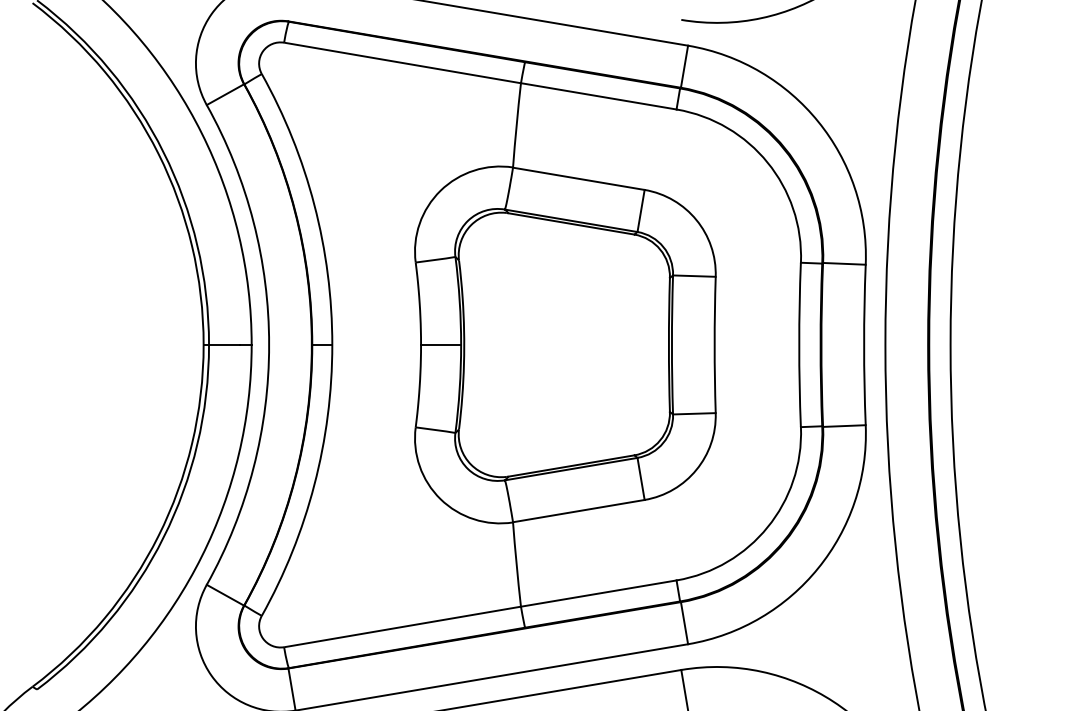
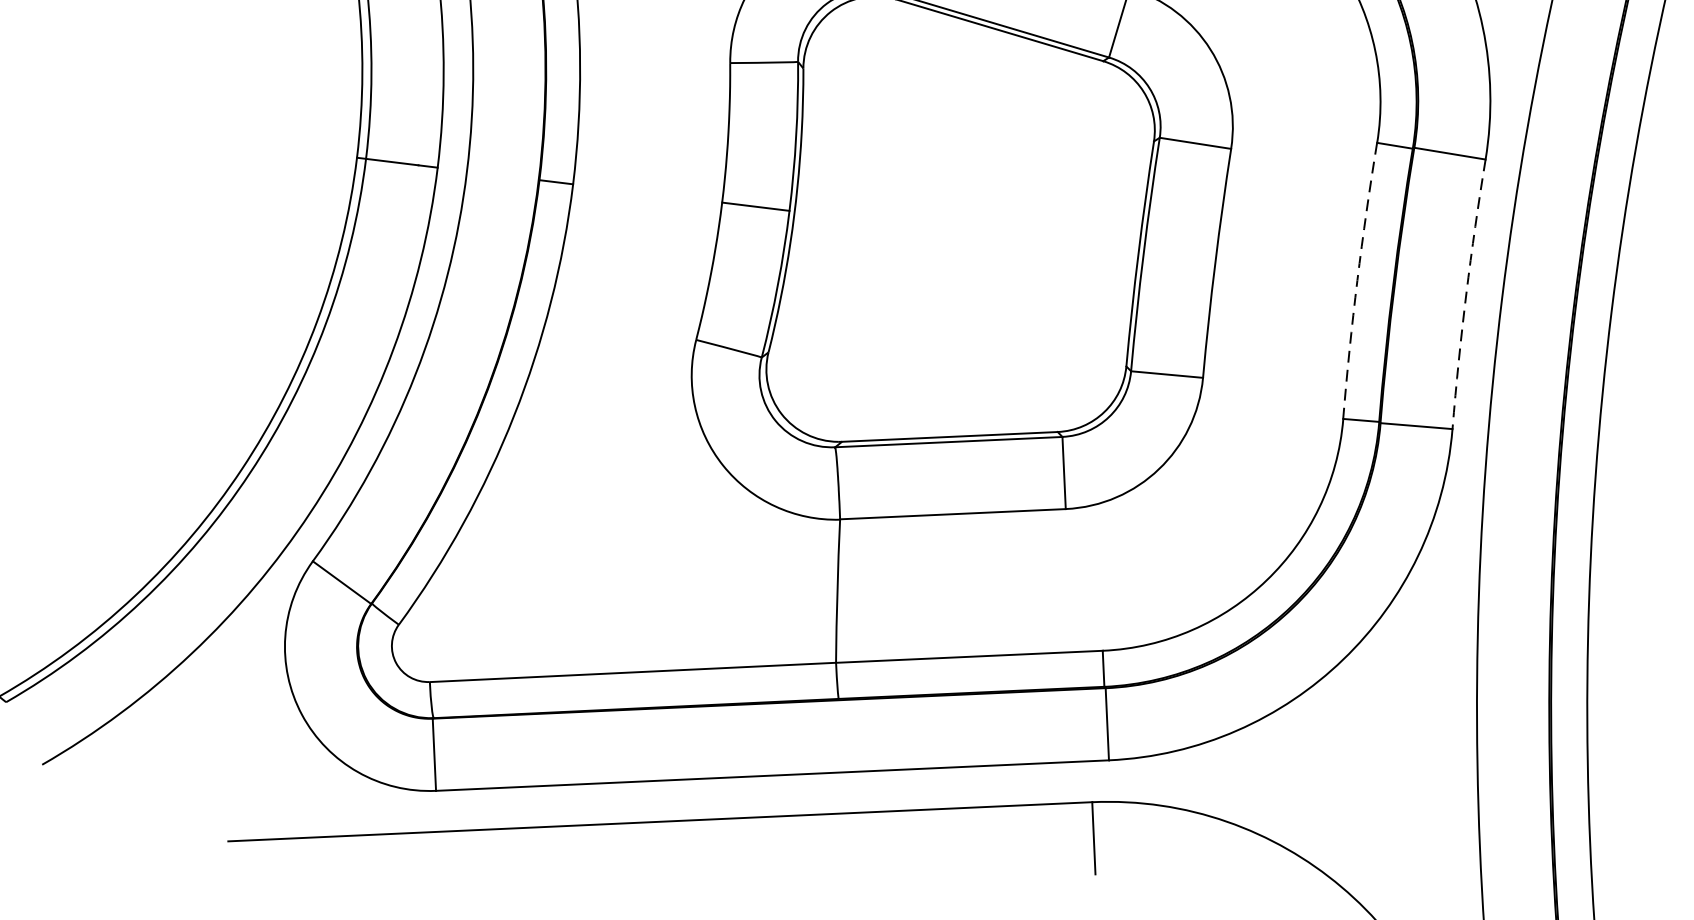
arc: (799, 344) -> (1357, 279), solid -> dashed
arc: (864, 344) -> (1467, 293), solid -> dashed

